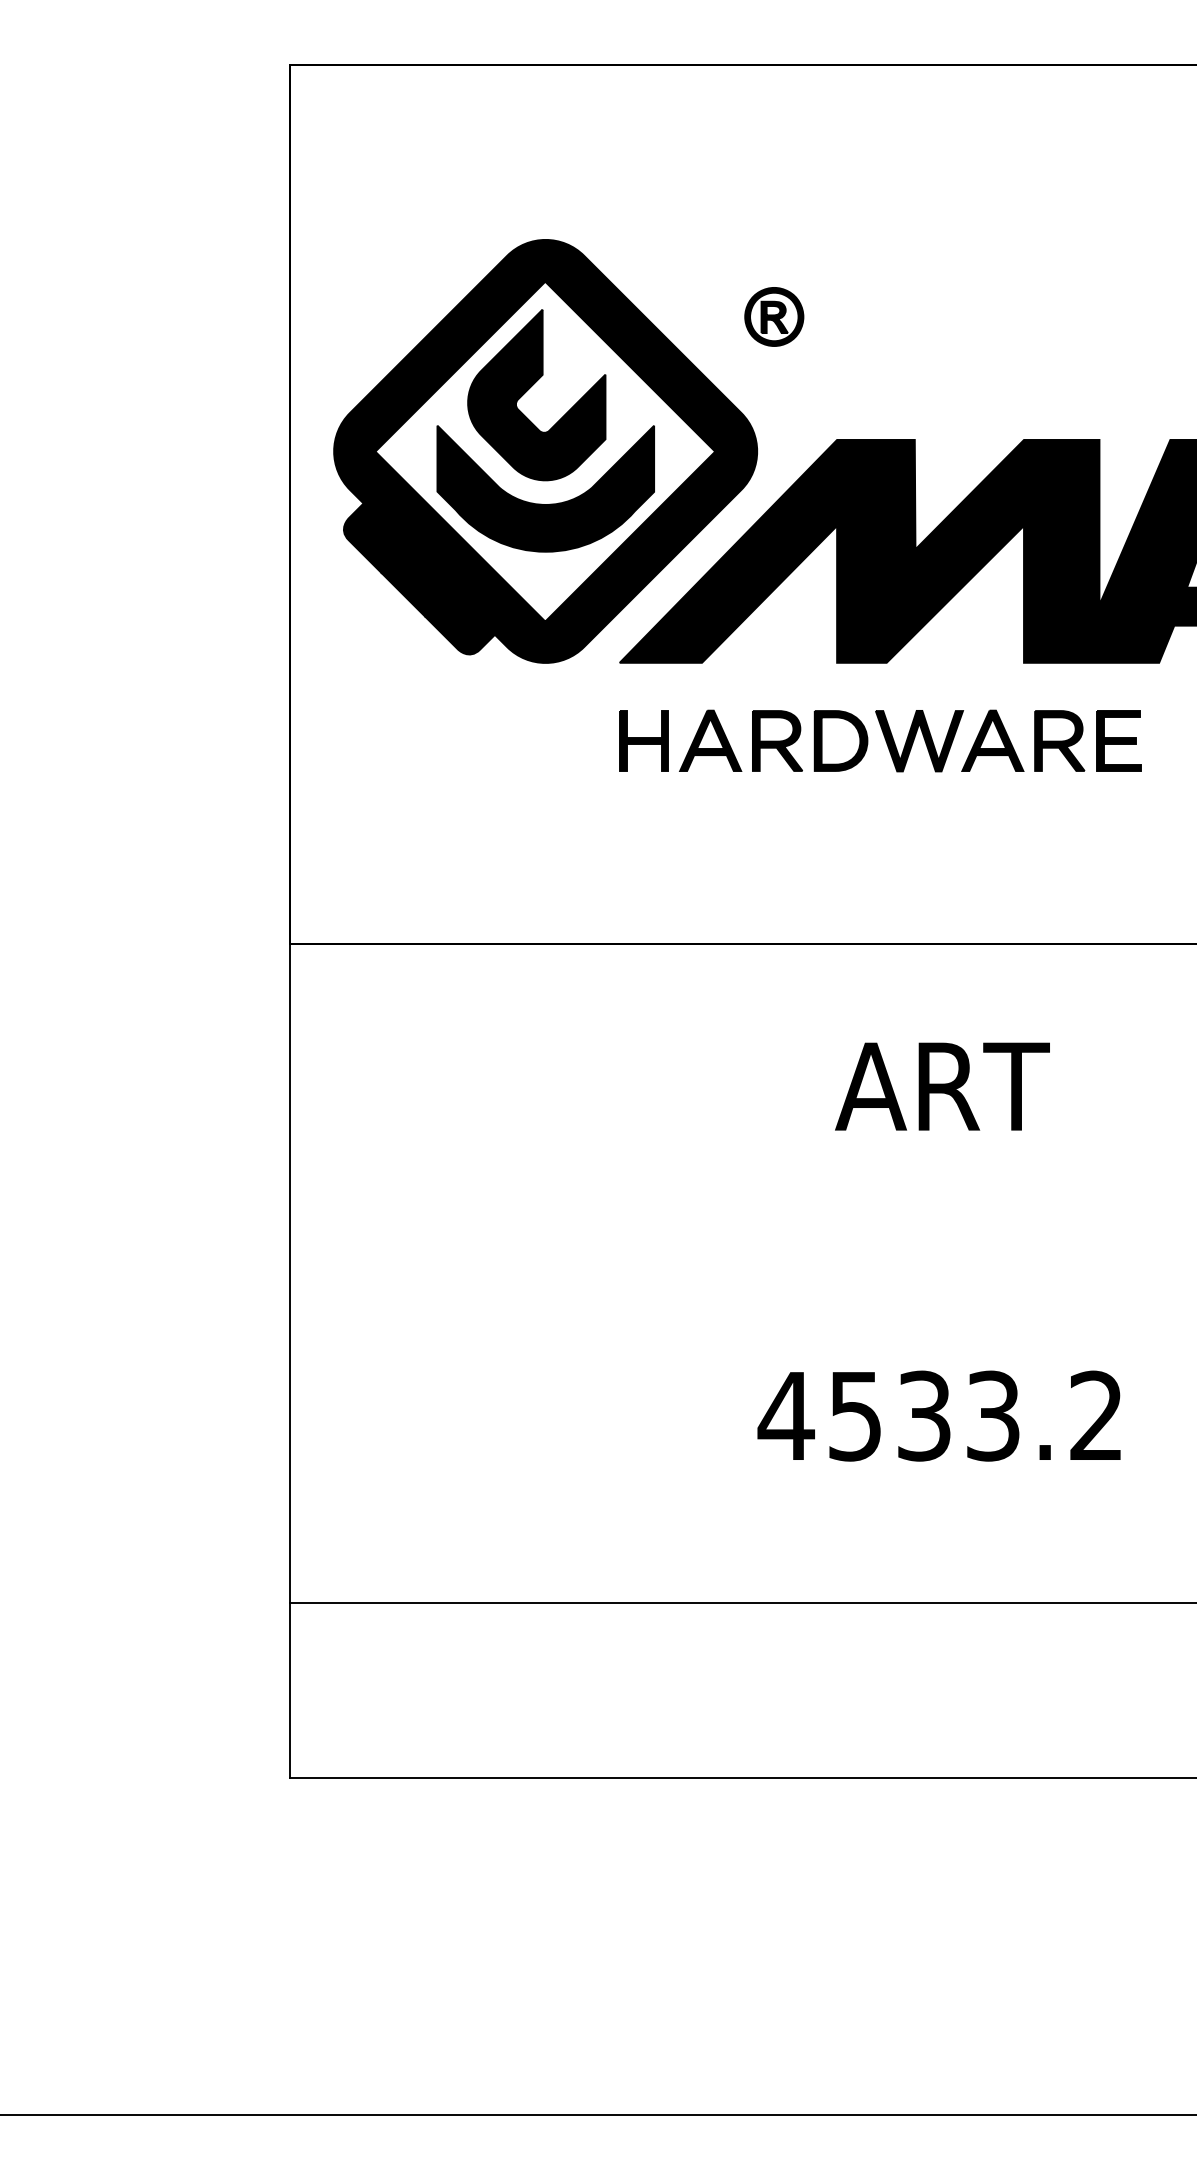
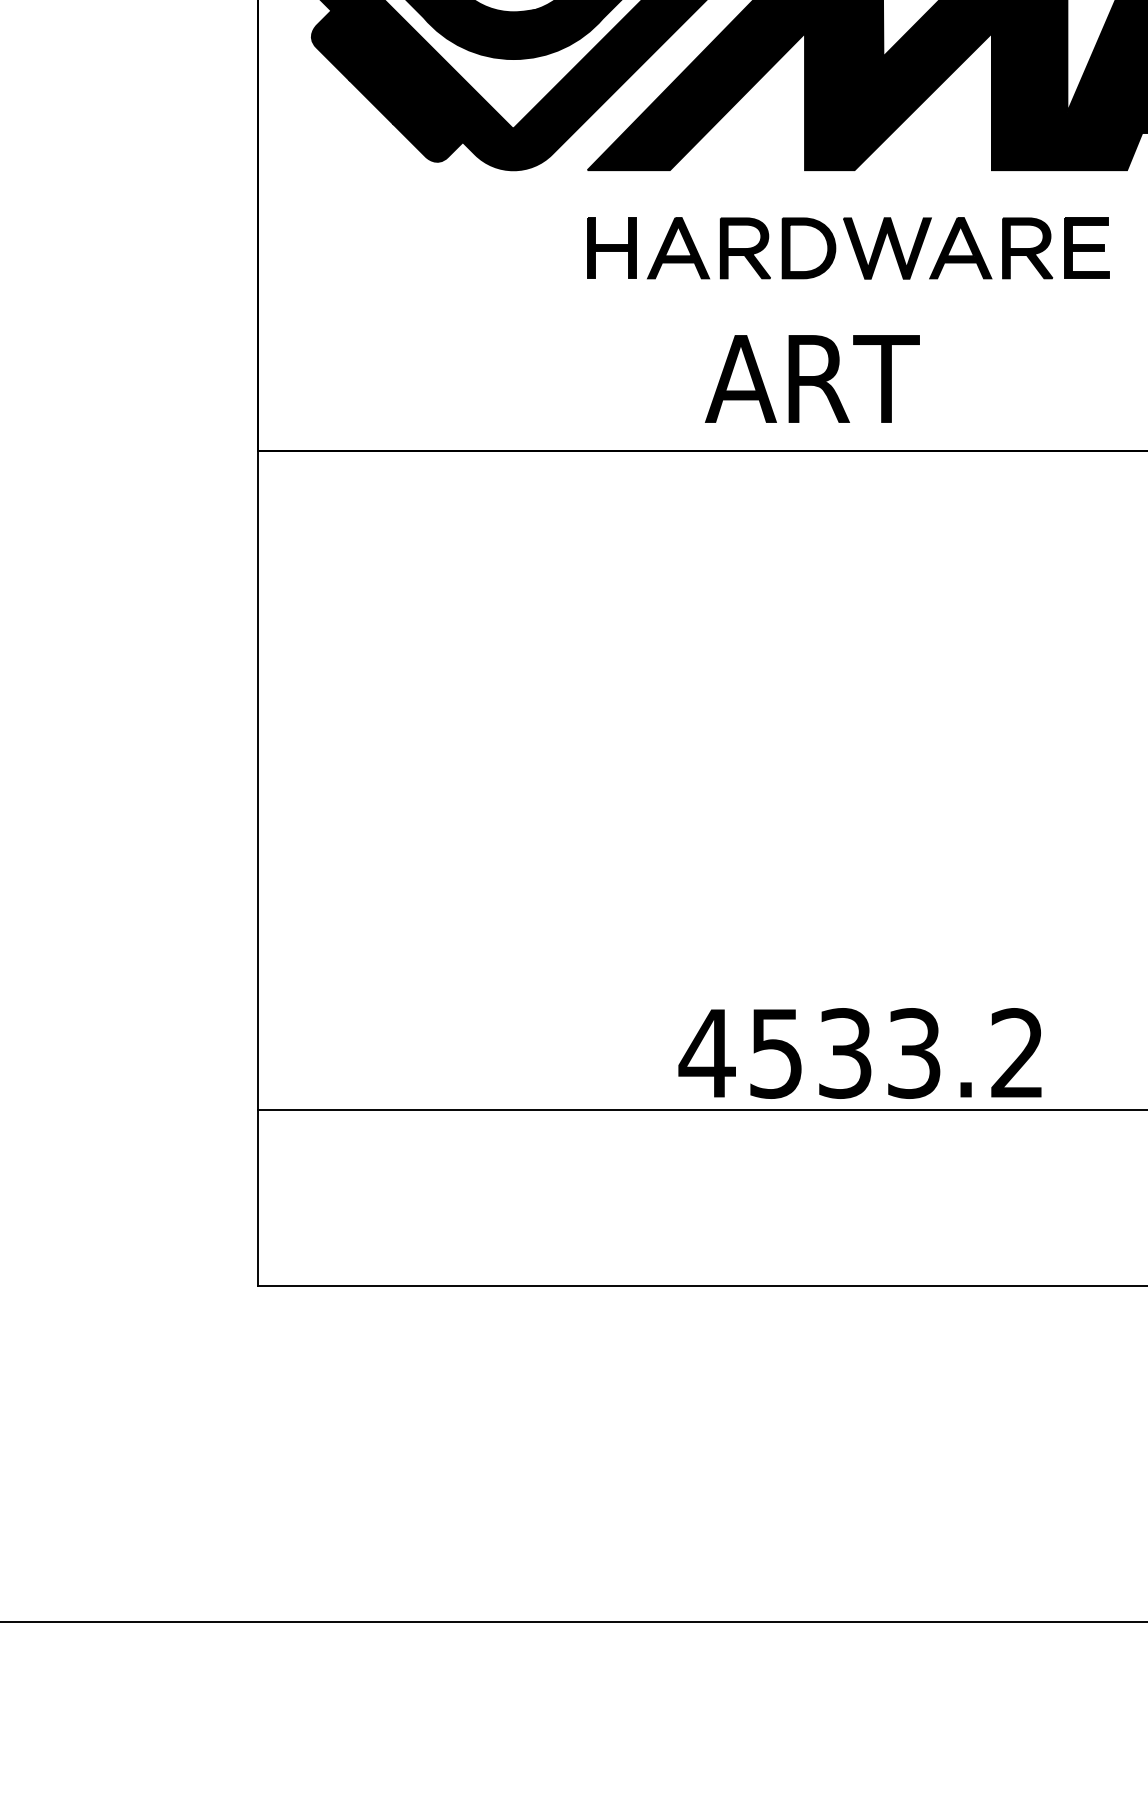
text: (942, 1086) -> (812, 378), moved
text: (938, 1415) -> (859, 1052), moved

